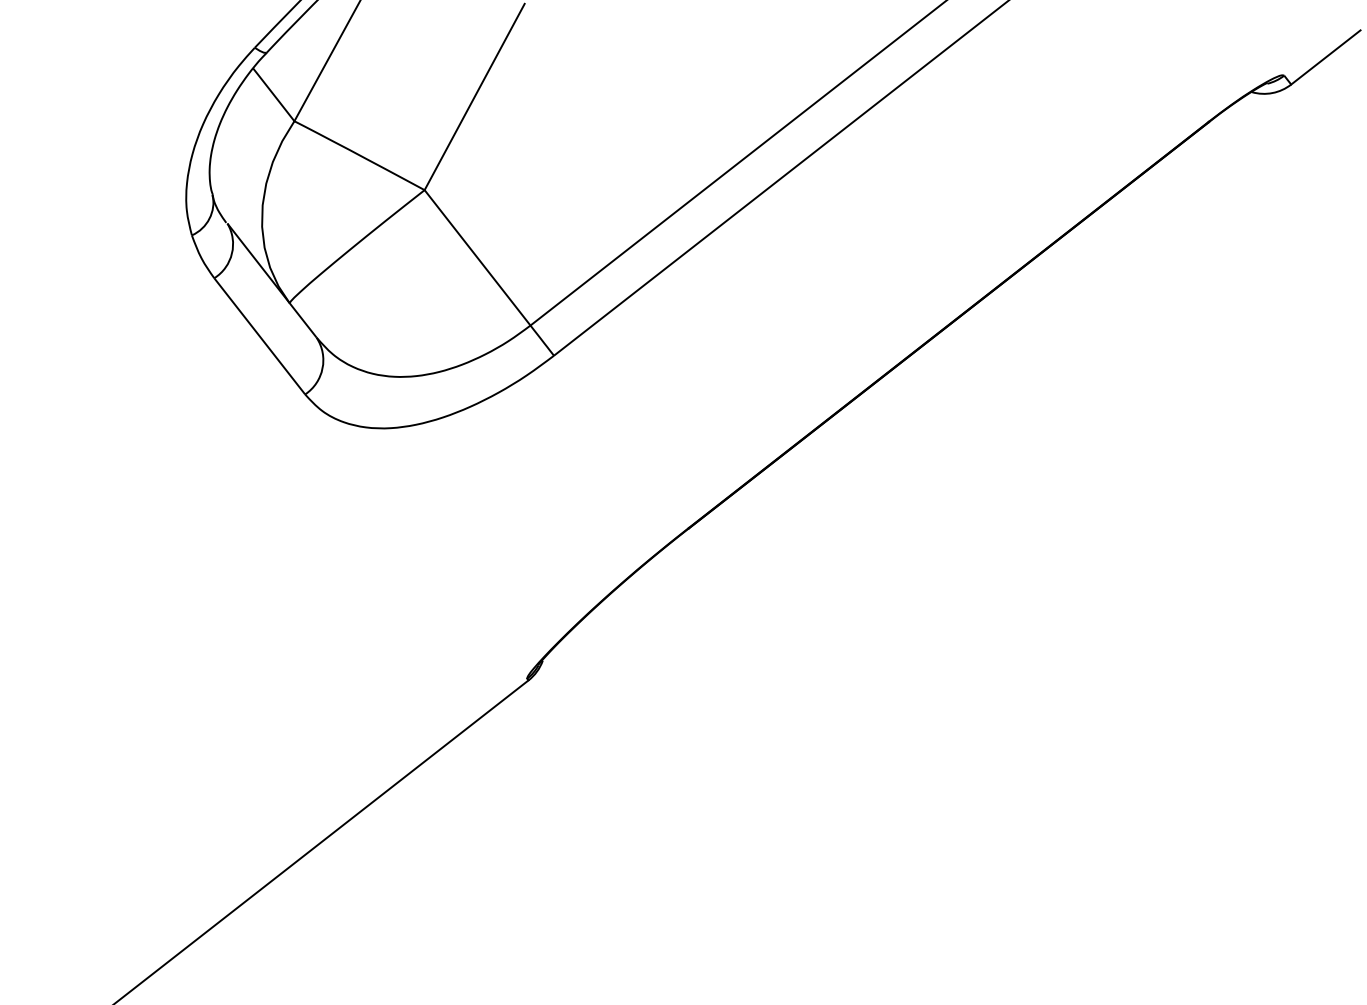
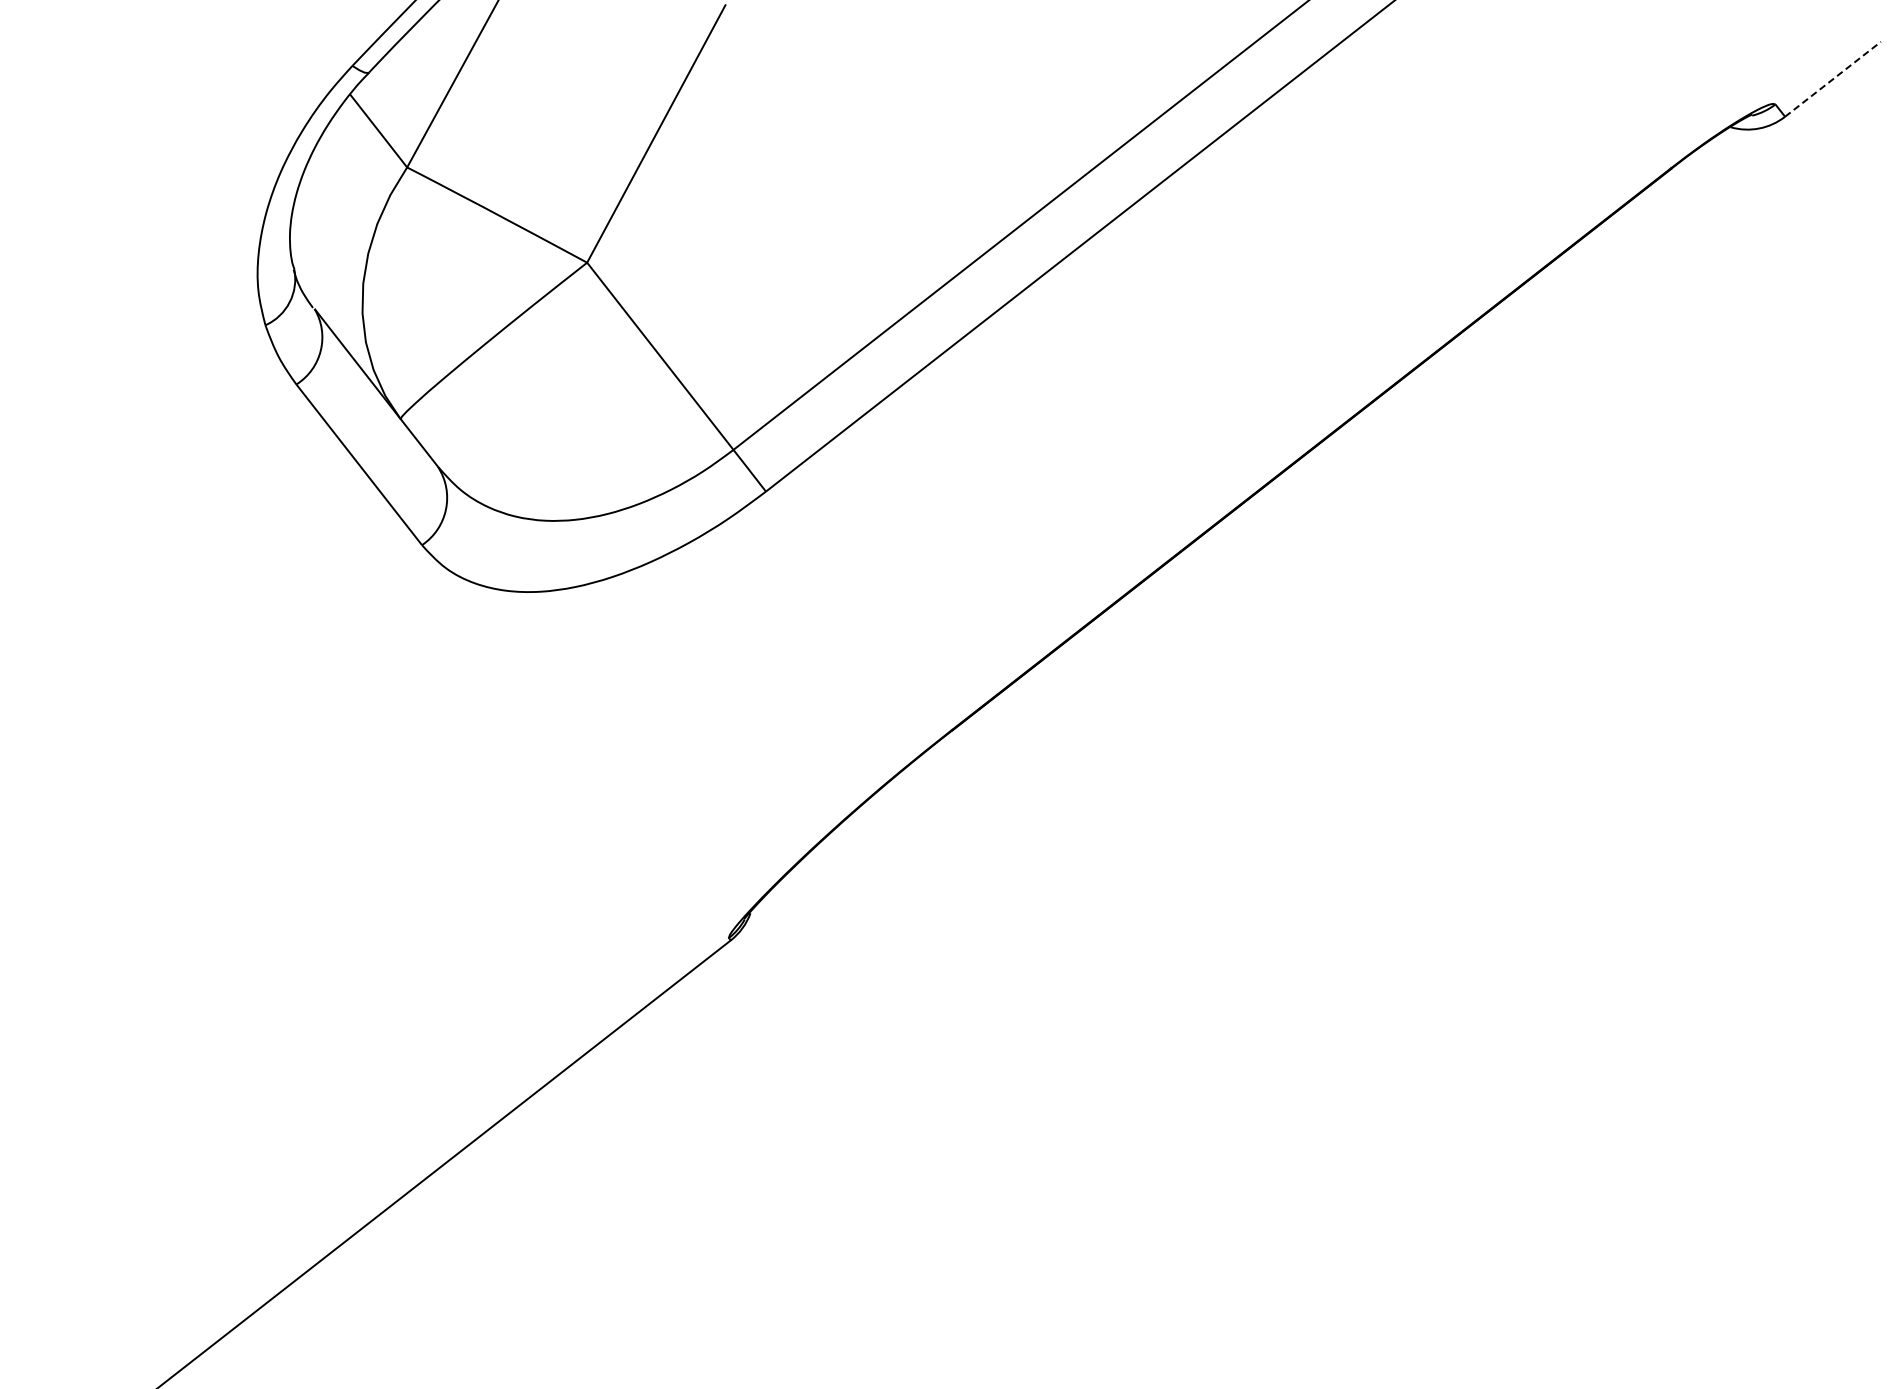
line: (1326, 57) -> (1833, 79), solid -> dashed

